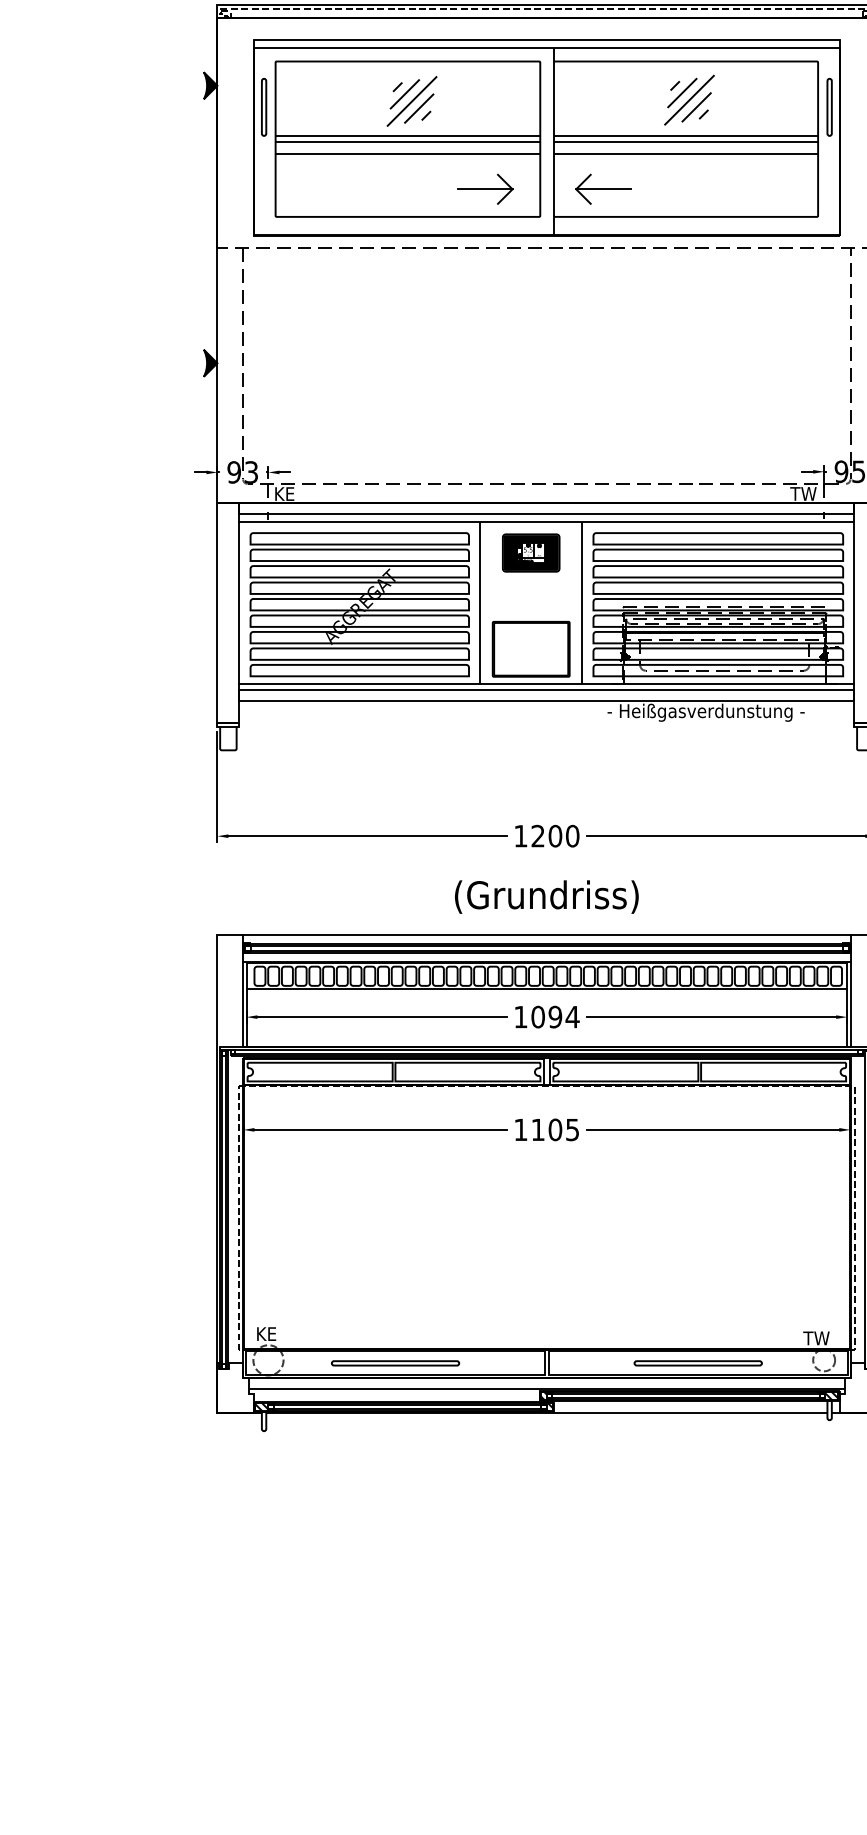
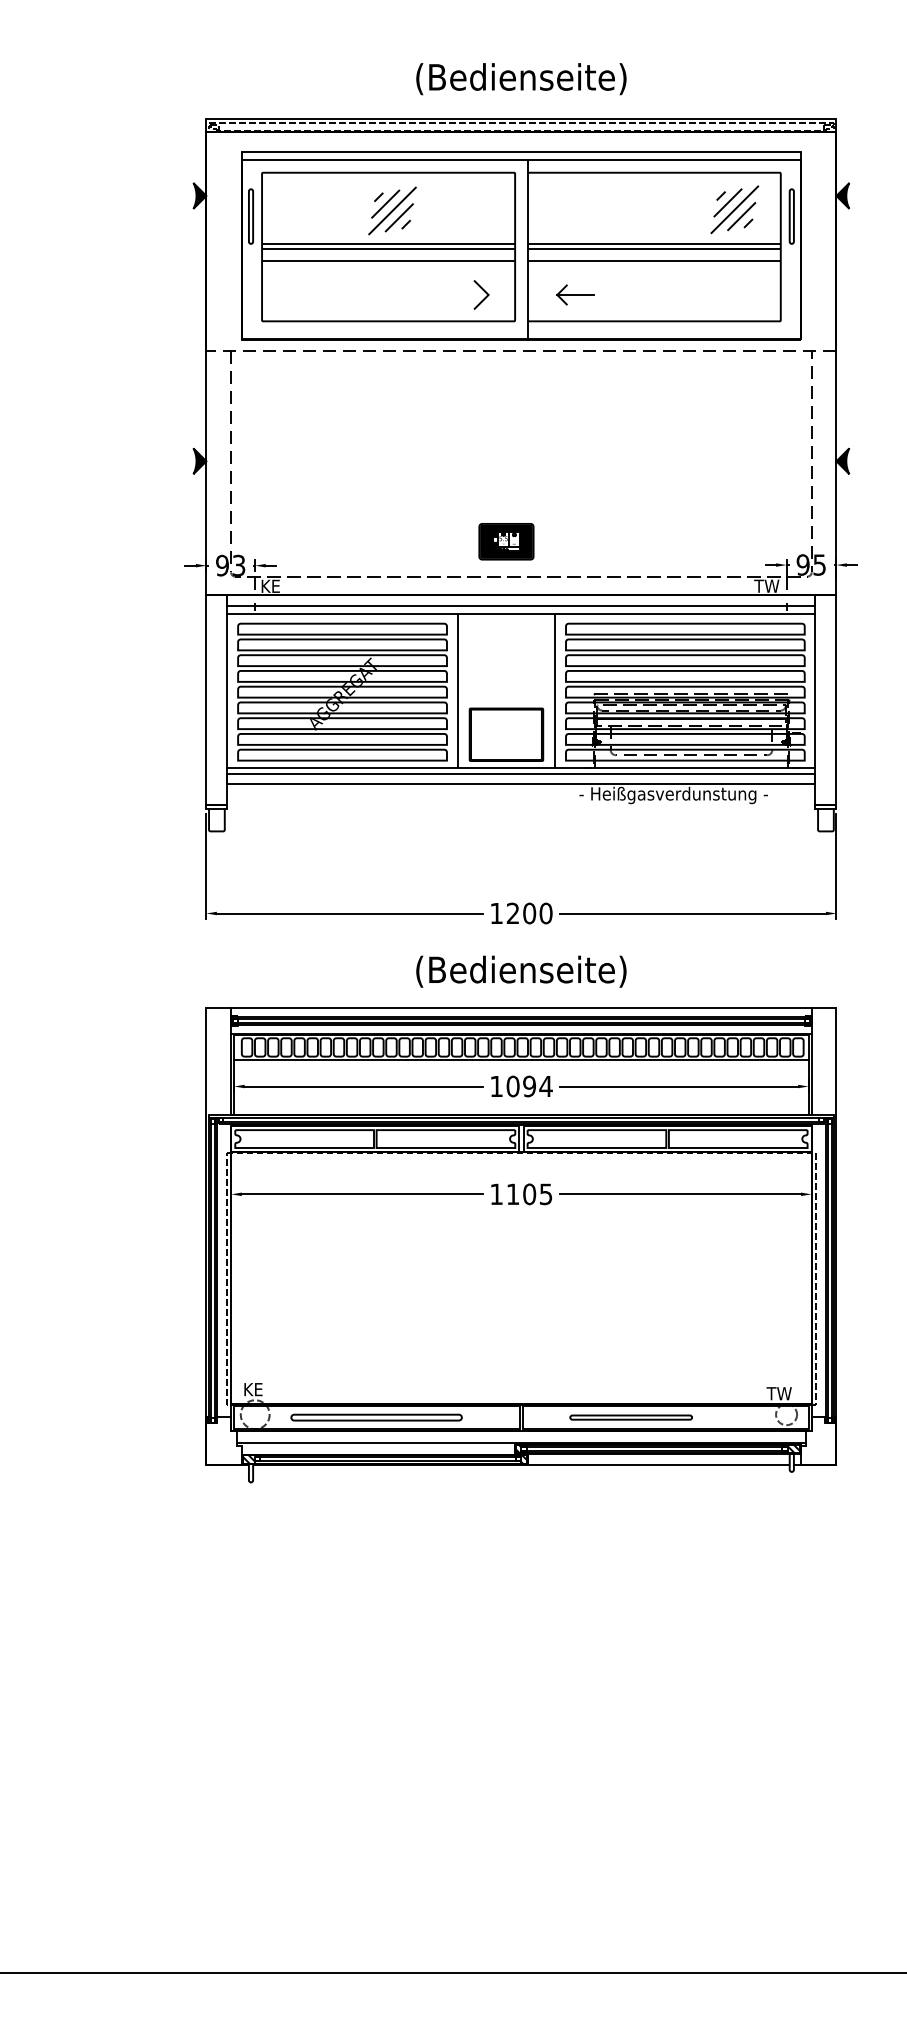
part: (689, 99) -> (734, 209), moved
line: (485, 188) -> (462, 294), removed
part: (603, 188) -> (575, 294), size x0.7
part: (531, 552) -> (506, 541), moved
text: (546, 896) -> (521, 971), (Grundriss) -> (Bedienseite)
part: (395, 1363) -> (376, 1417), size x1.4
part: (697, 1363) -> (630, 1417), moved

